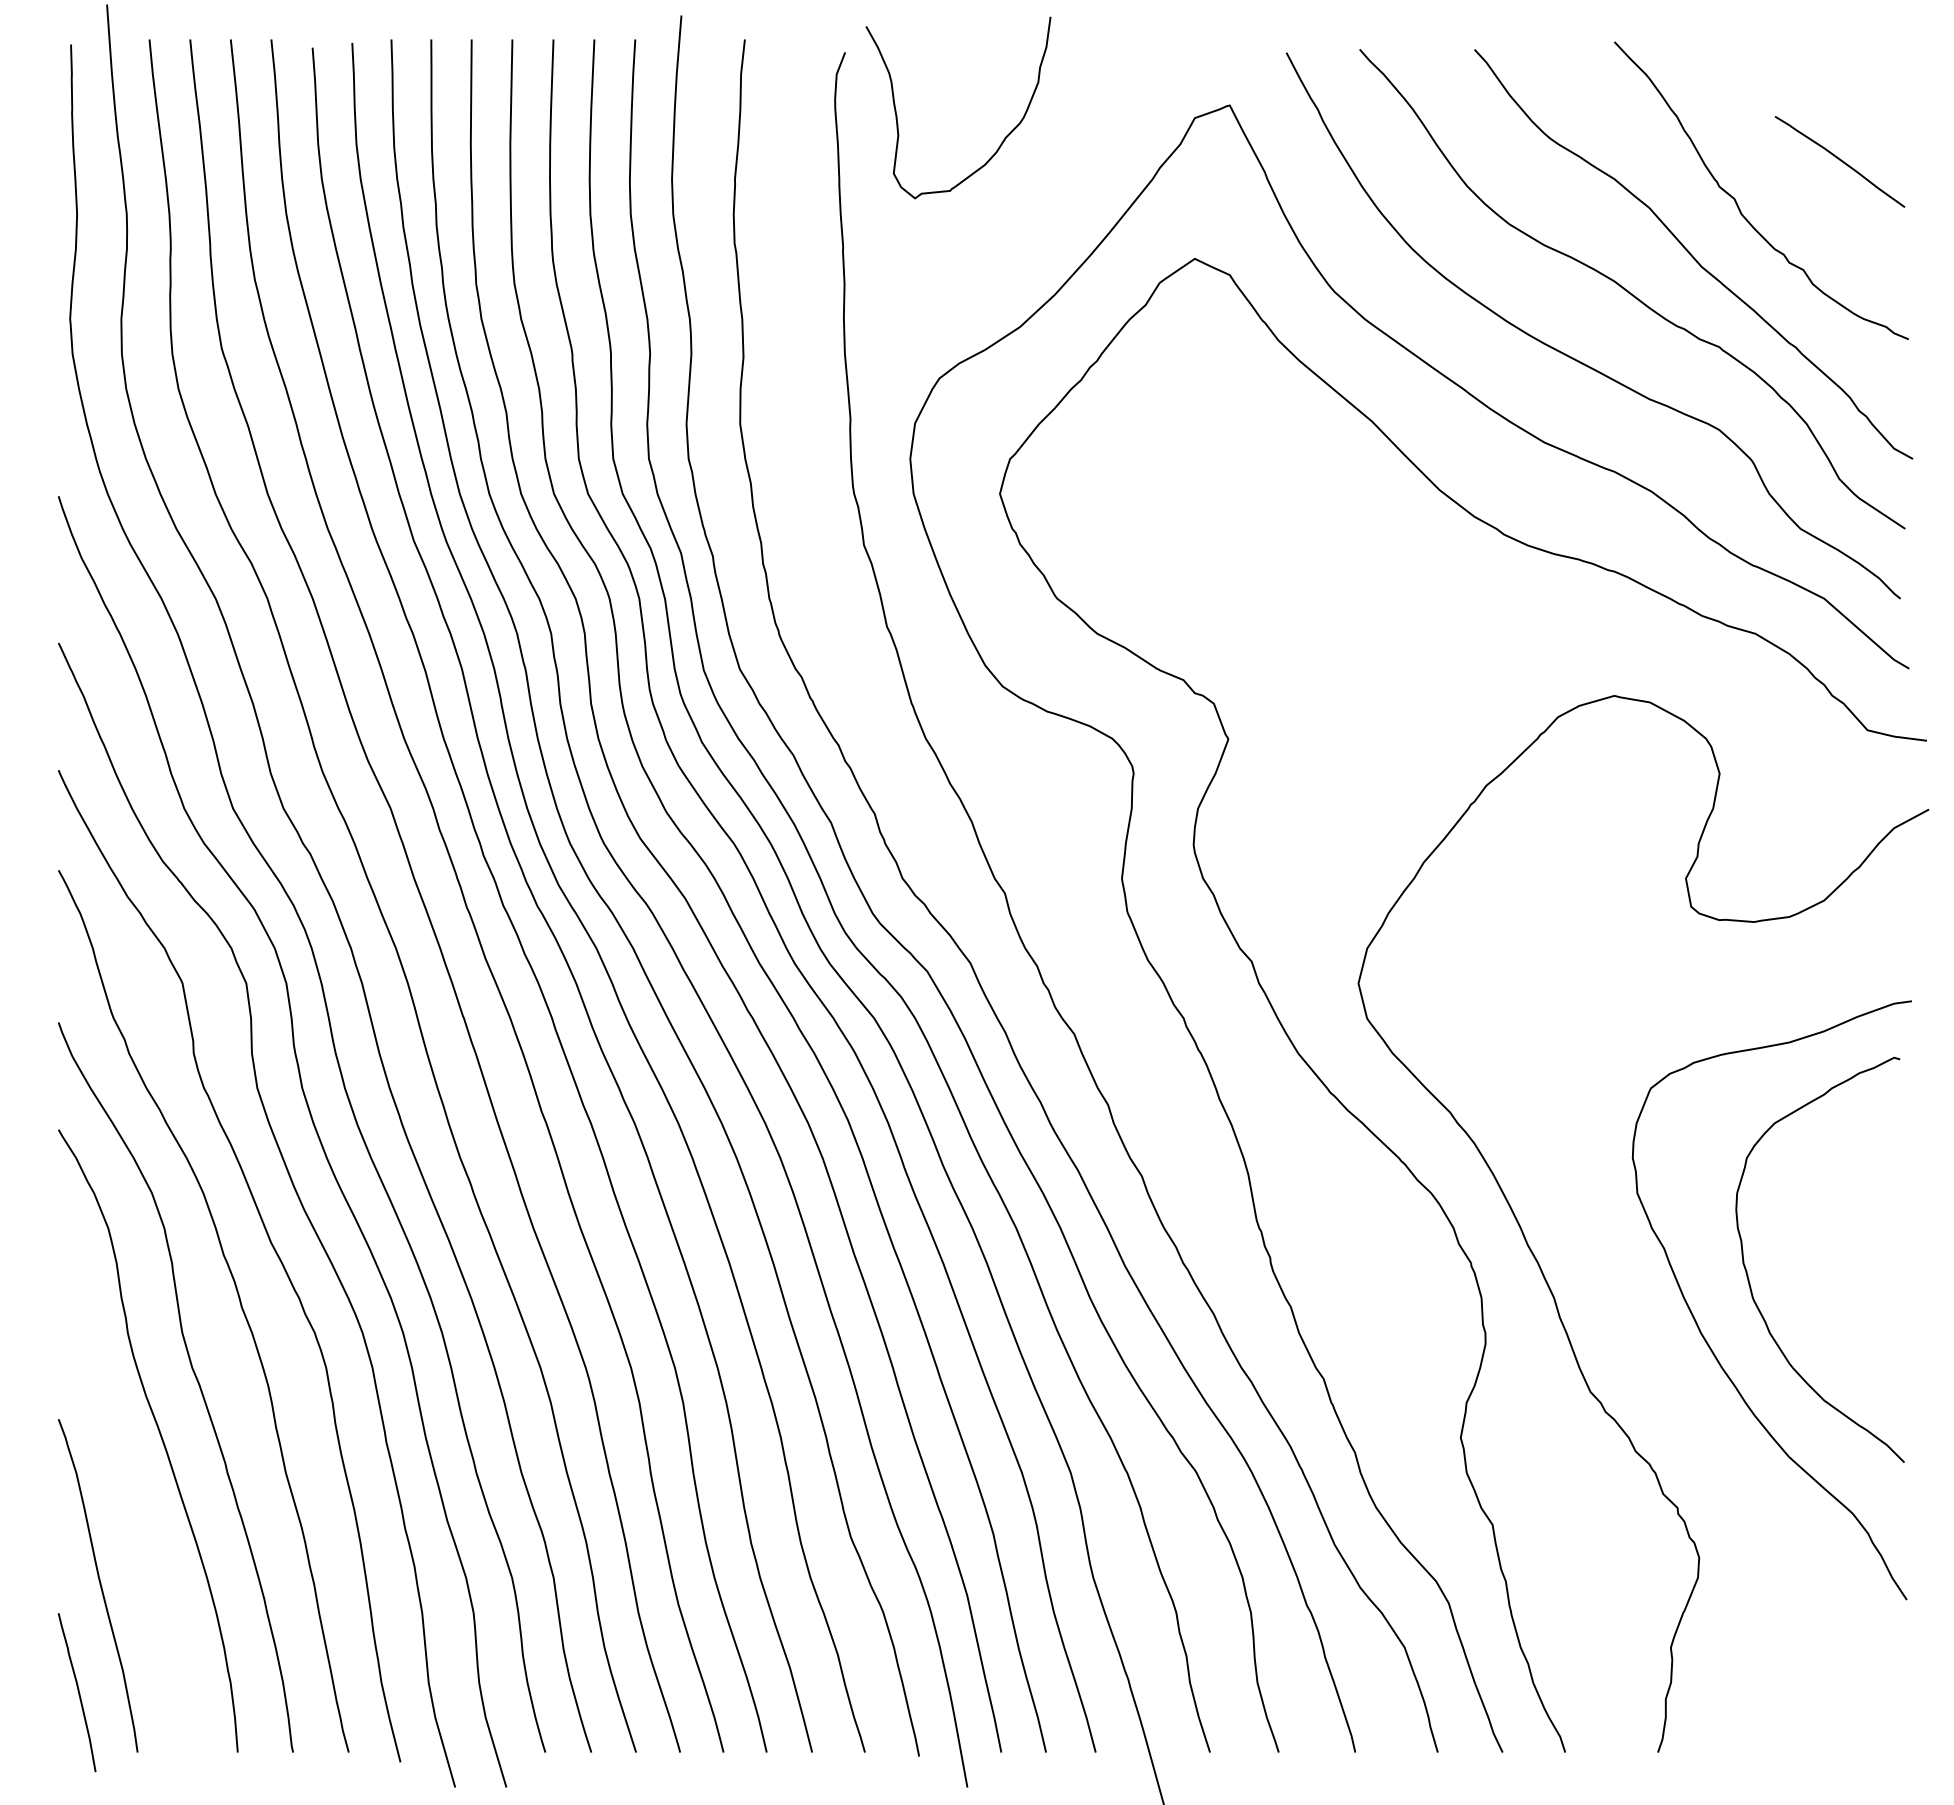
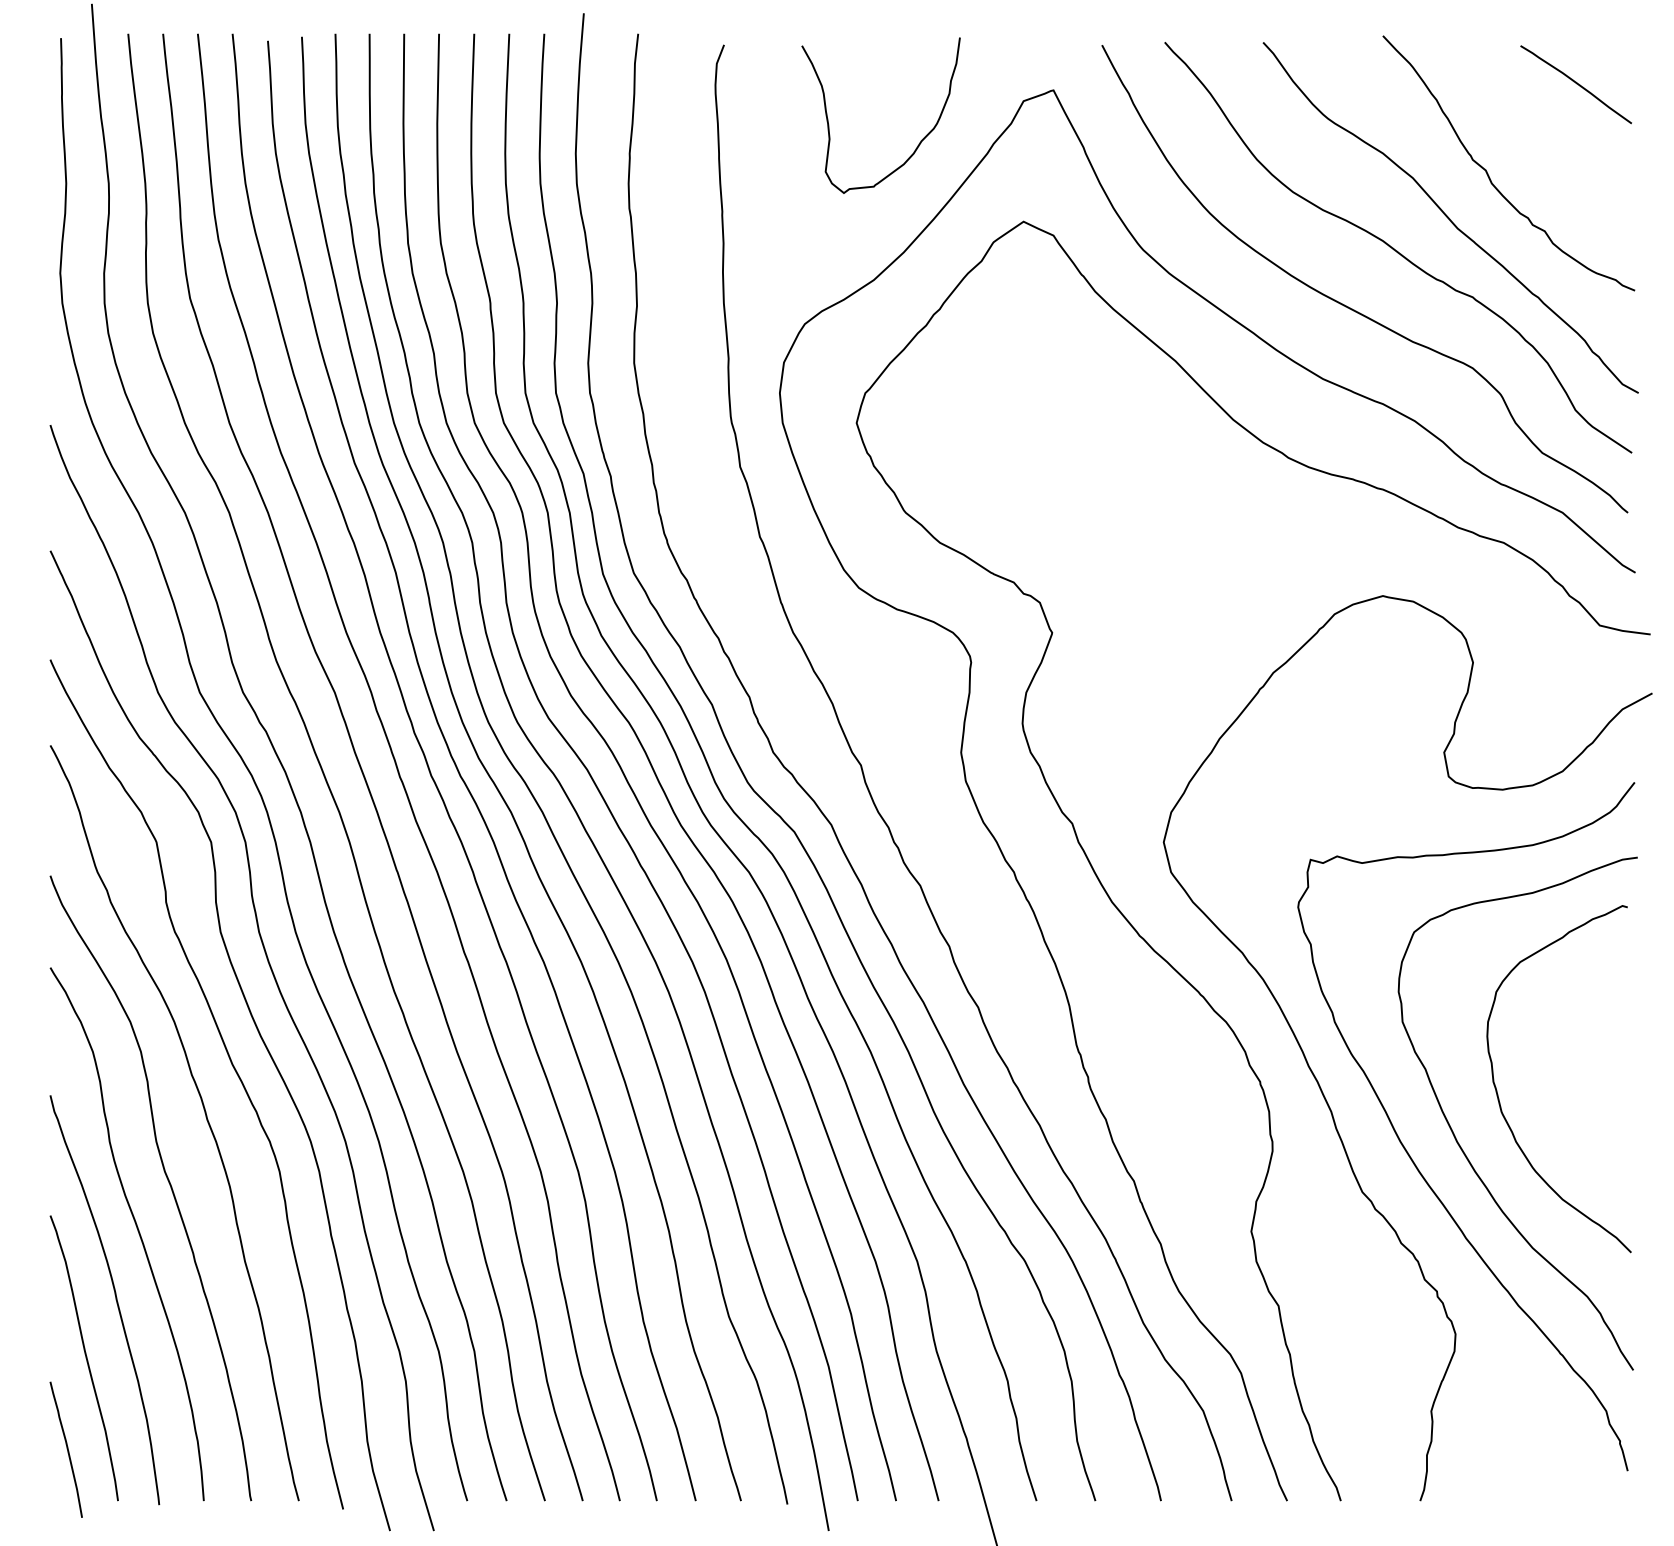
curve: (1004, 137) -> (920, 140), moved
curve: (1839, 160) -> (1575, 83), moved
curve: (1648, 1352) -> (1412, 1158), added
curve: (134, 1516) -> (115, 1298), added

